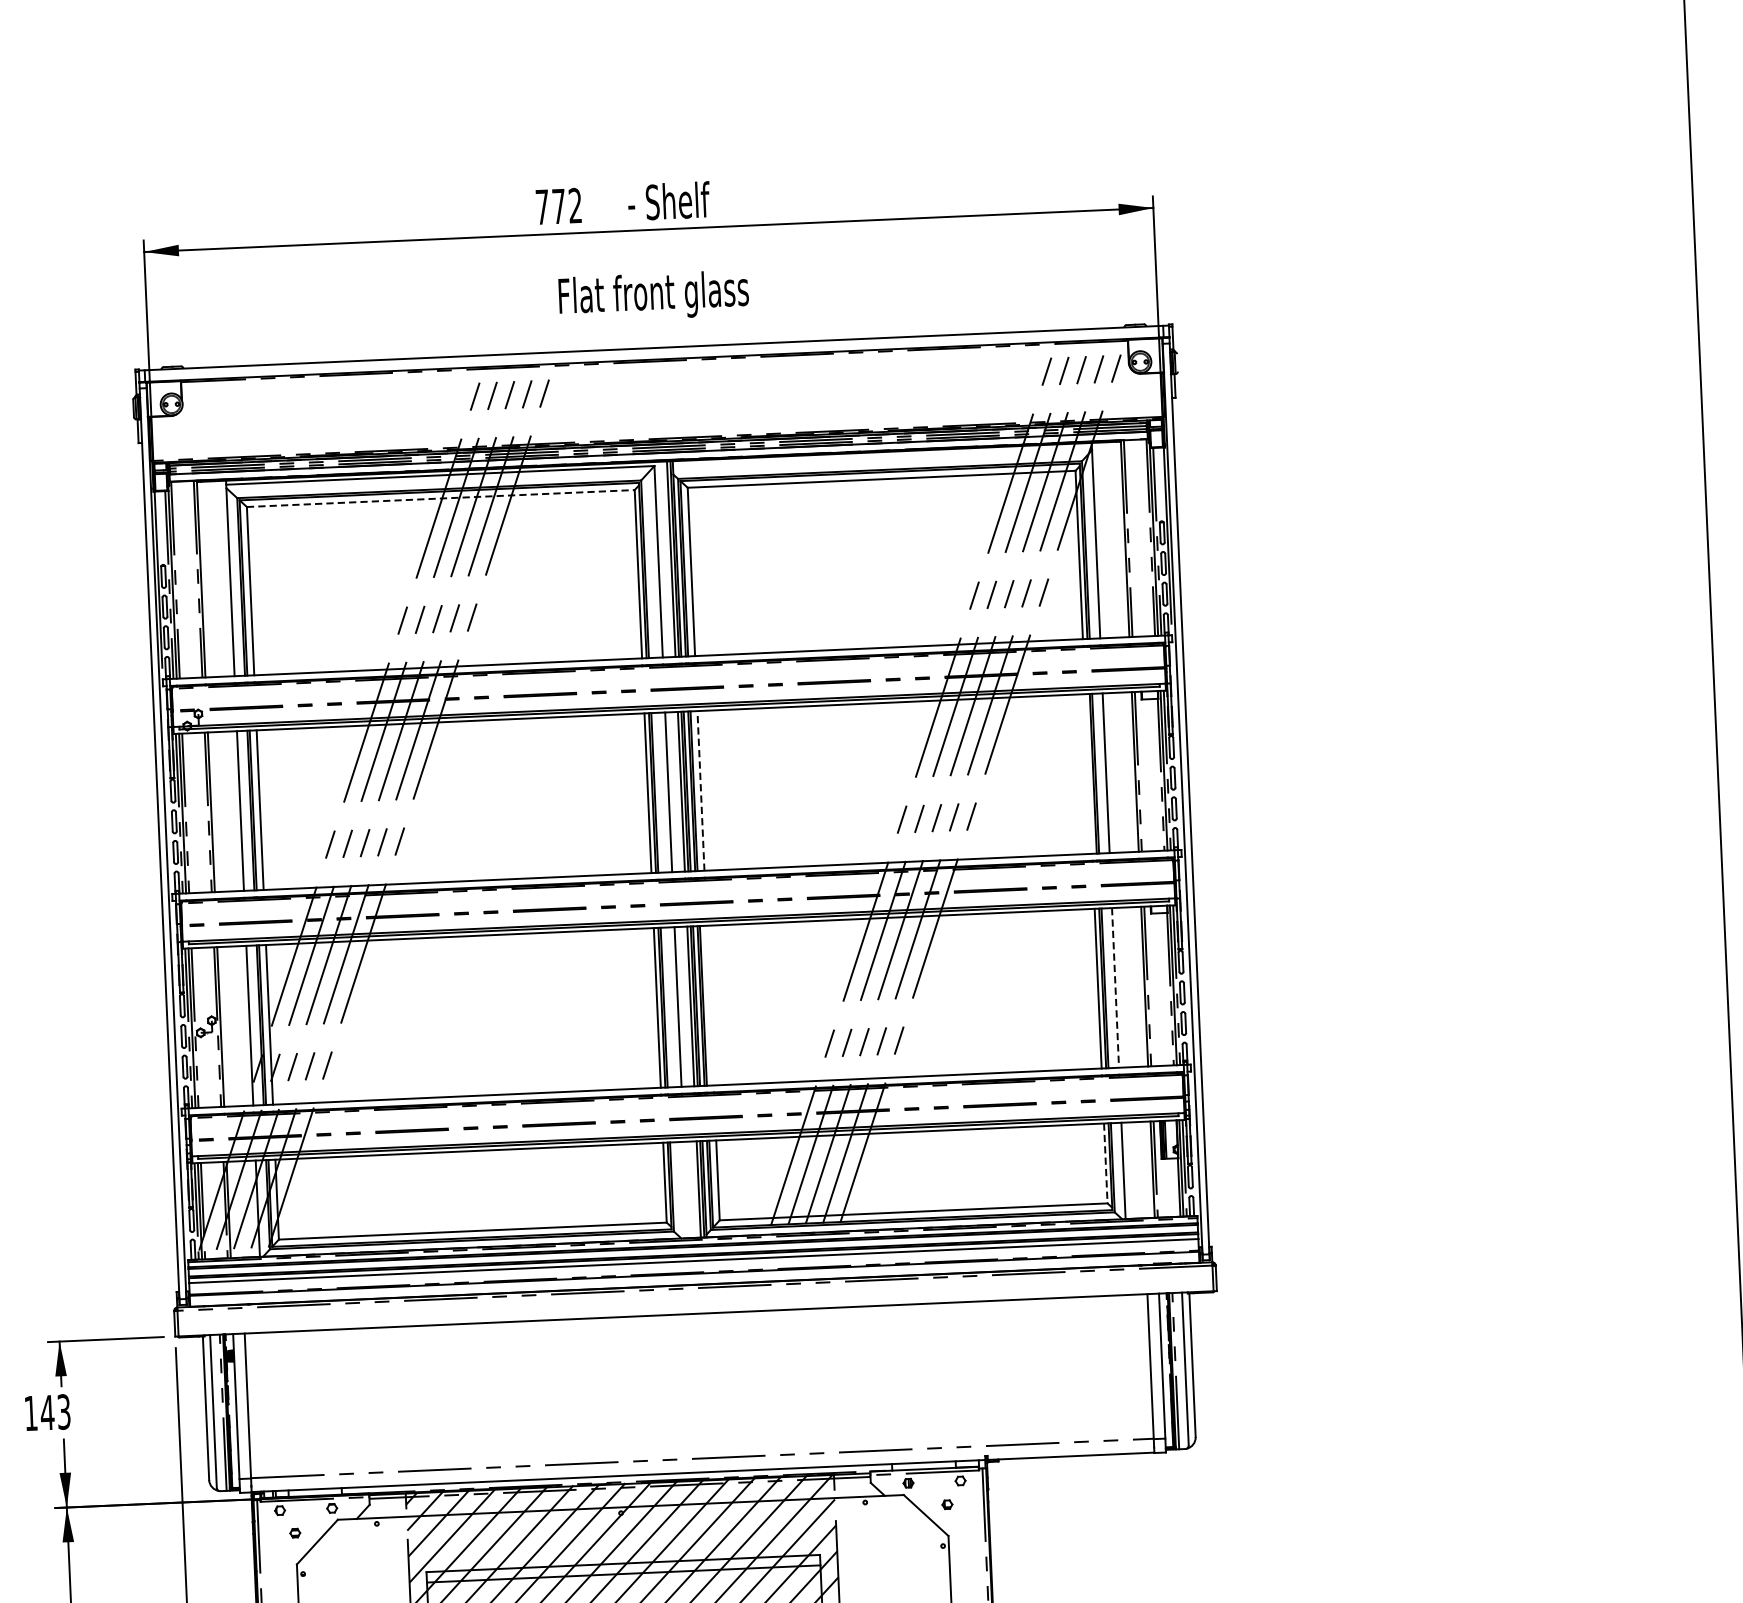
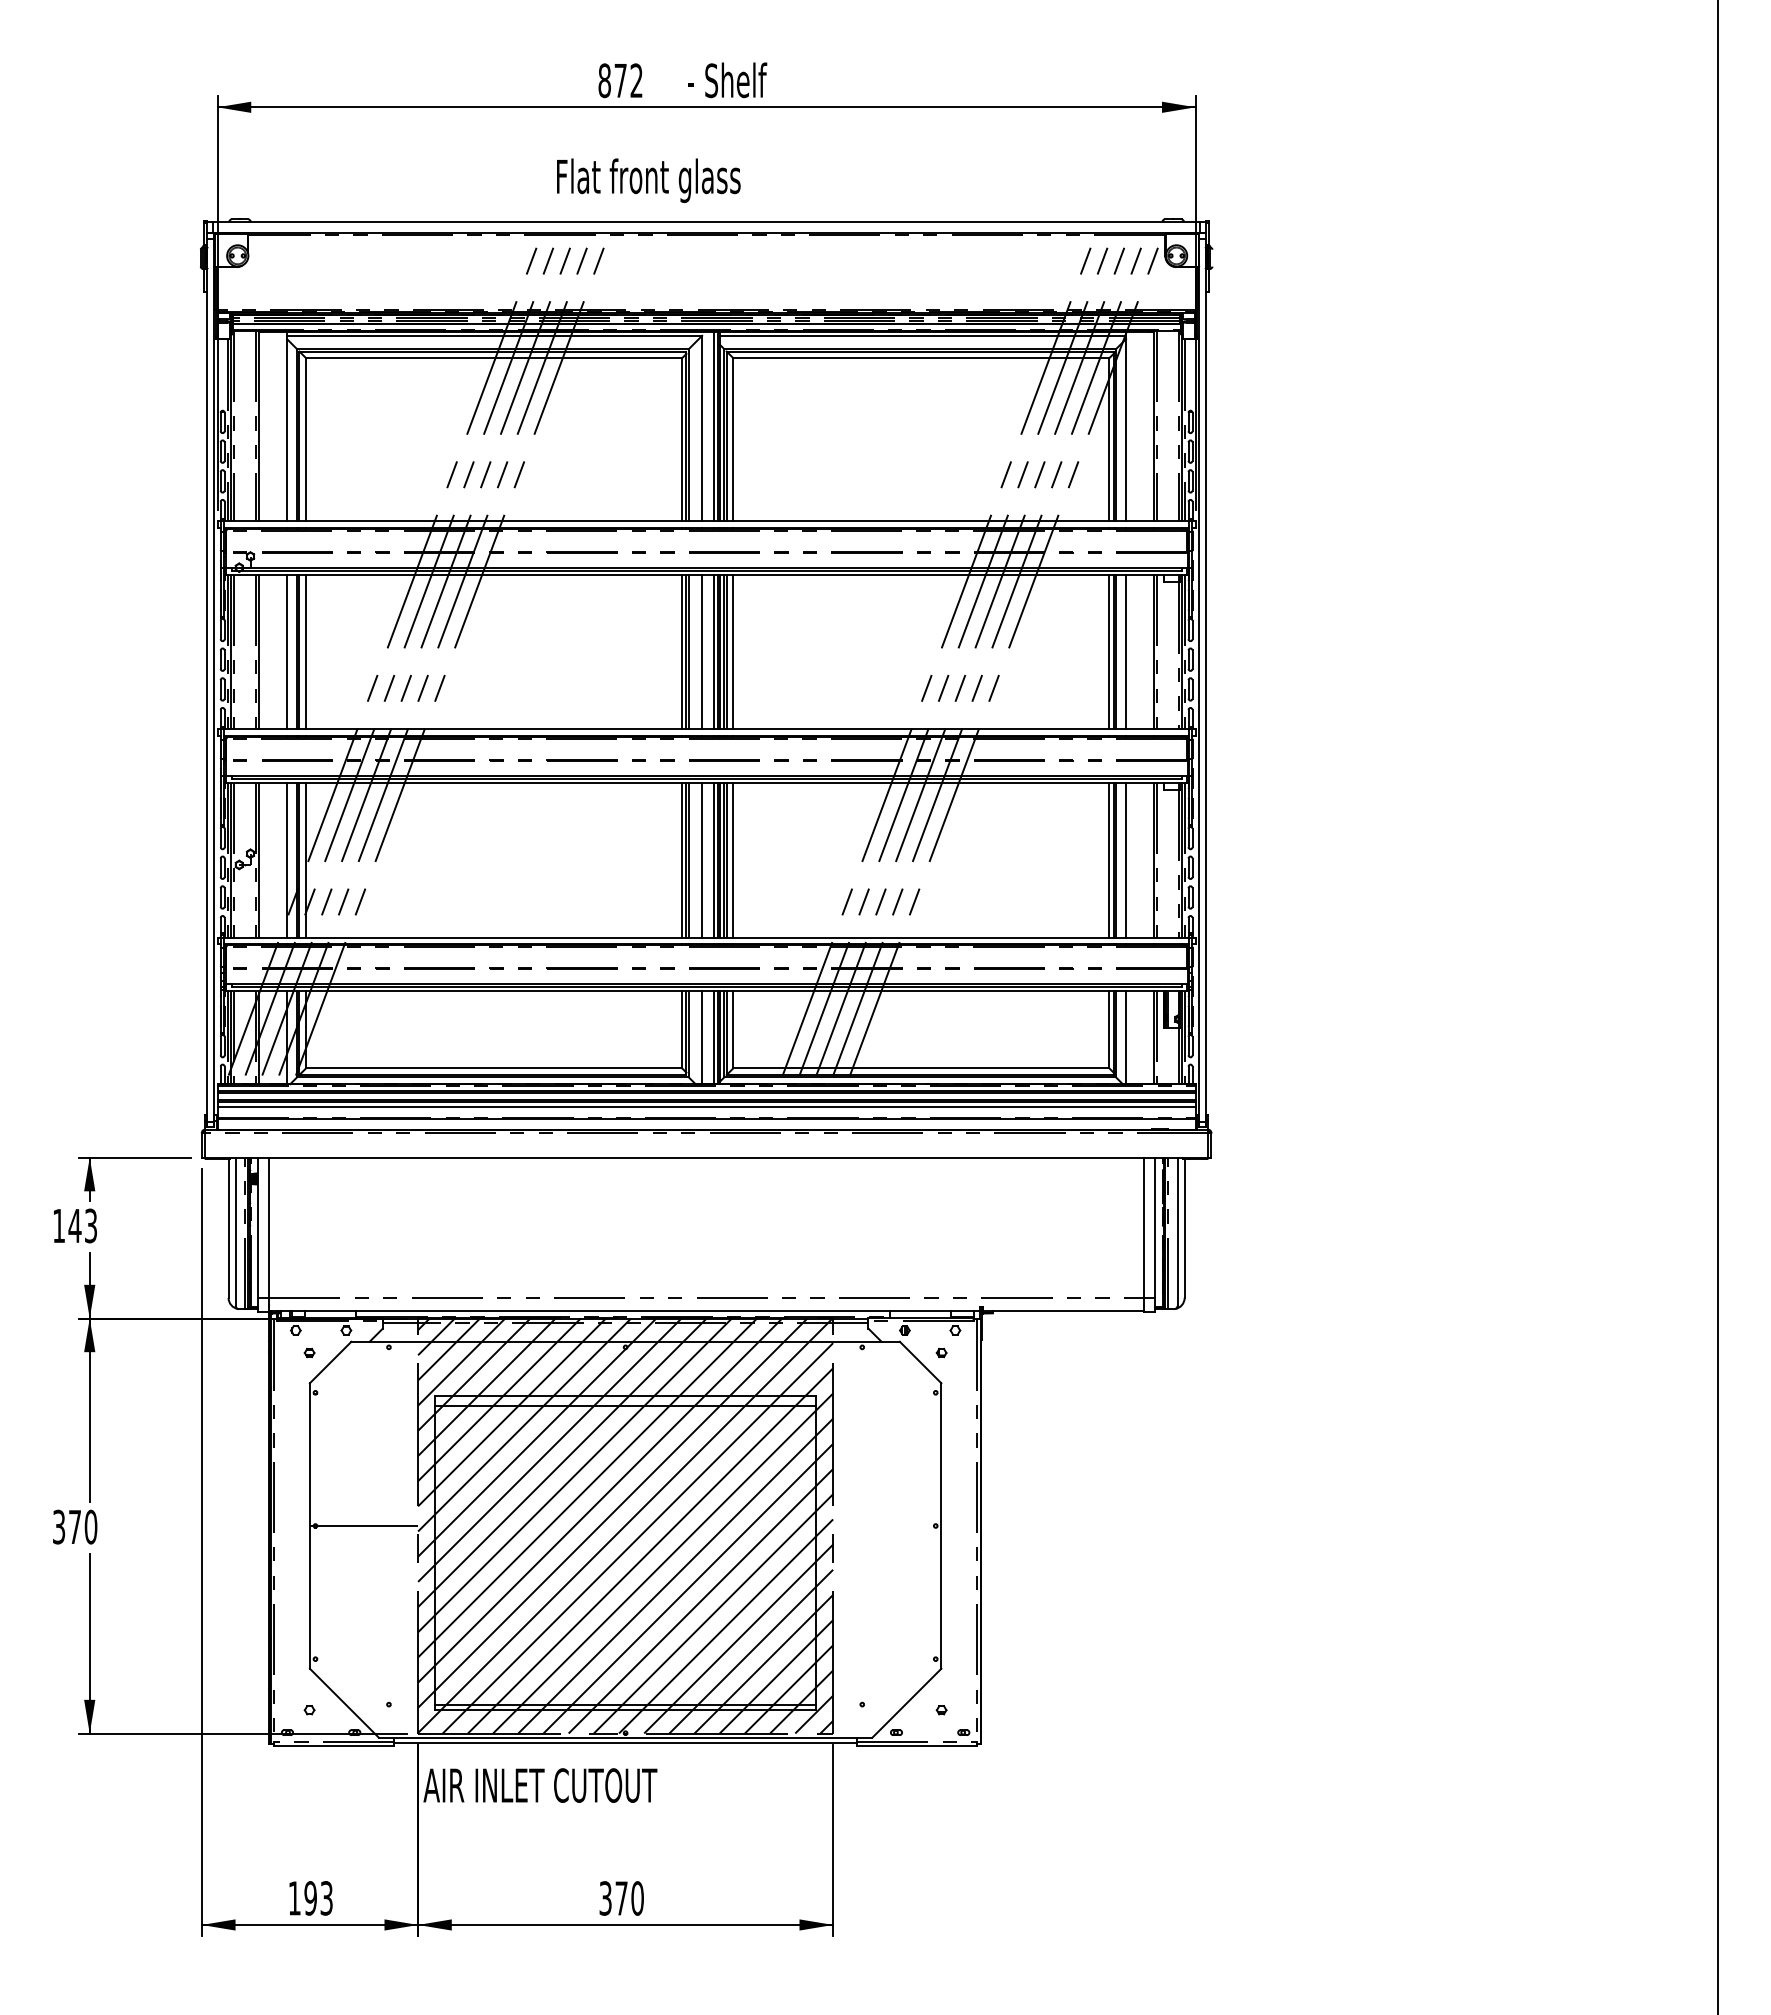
text: (542, 206) -> (604, 80), 772 -> 872
text: (653, 296) -> (648, 180), moved
line: (882, 455) -> (923, 335), added
line: (441, 498) -> (494, 358), dashed -> solid
line: (1089, 773) -> (1109, 651), added
line: (701, 790) -> (733, 651), dashed -> solid
line: (1115, 988) -> (1126, 860), dashed -> solid
line: (710, 1004) -> (733, 859), added
line: (1106, 1163) -> (1109, 1029), dashed -> solid
line: (686, 1189) -> (702, 1037), added

